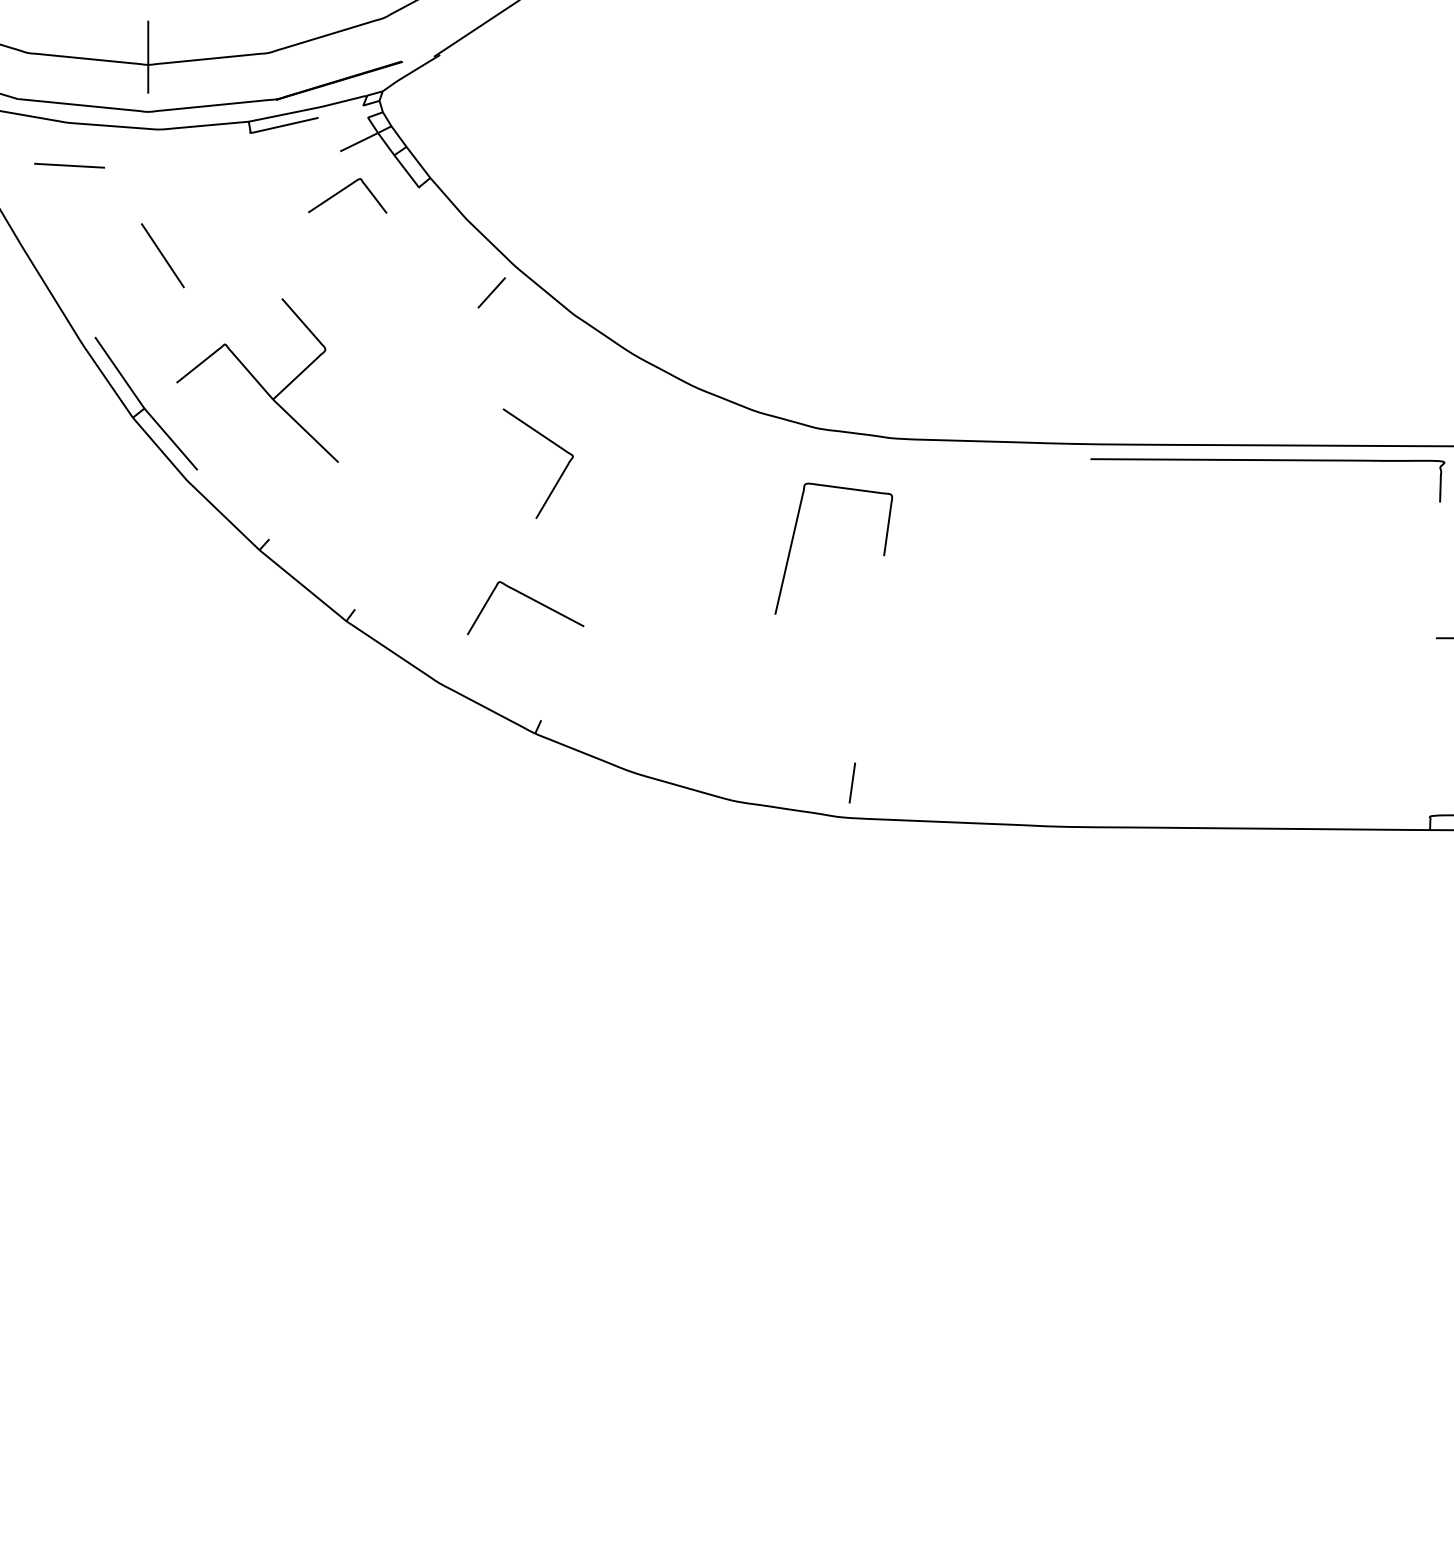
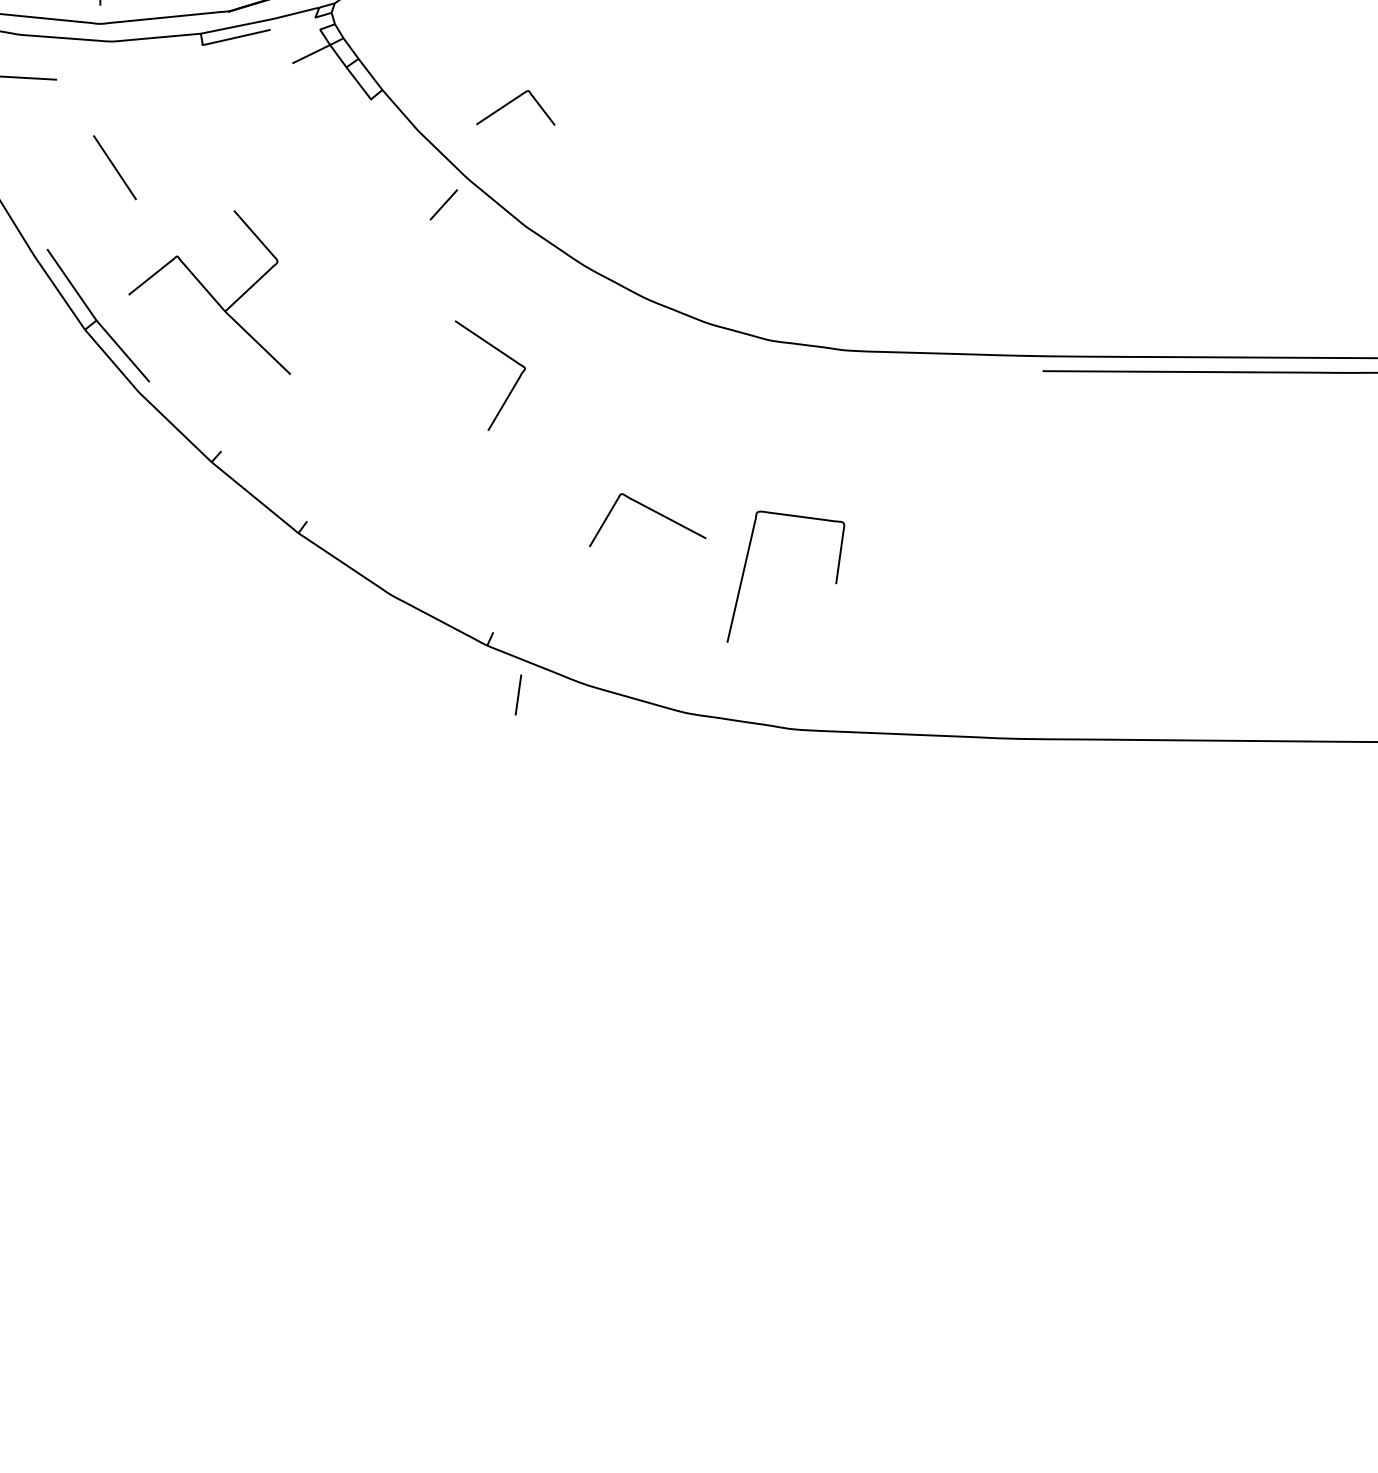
curve: (345, 189) -> (513, 101), moved
curve: (793, 540) -> (745, 568), moved
curve: (530, 599) -> (652, 511), moved
line: (851, 782) -> (517, 694), moved

